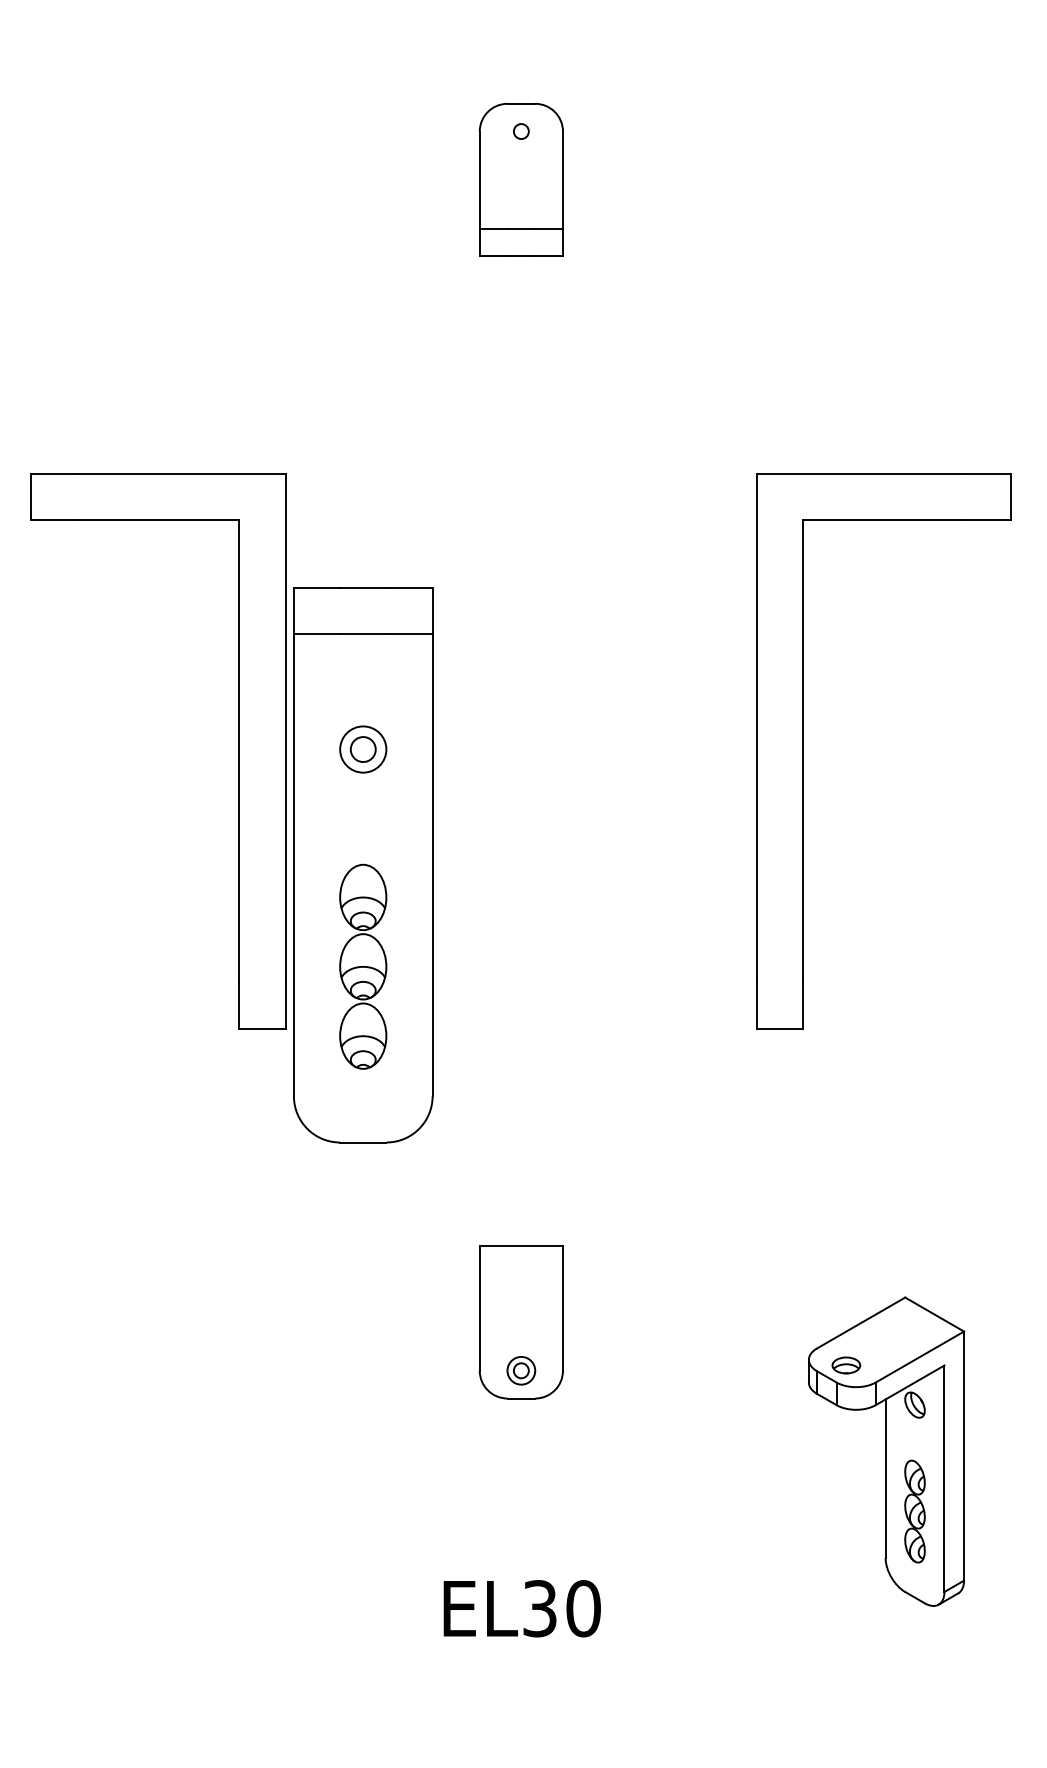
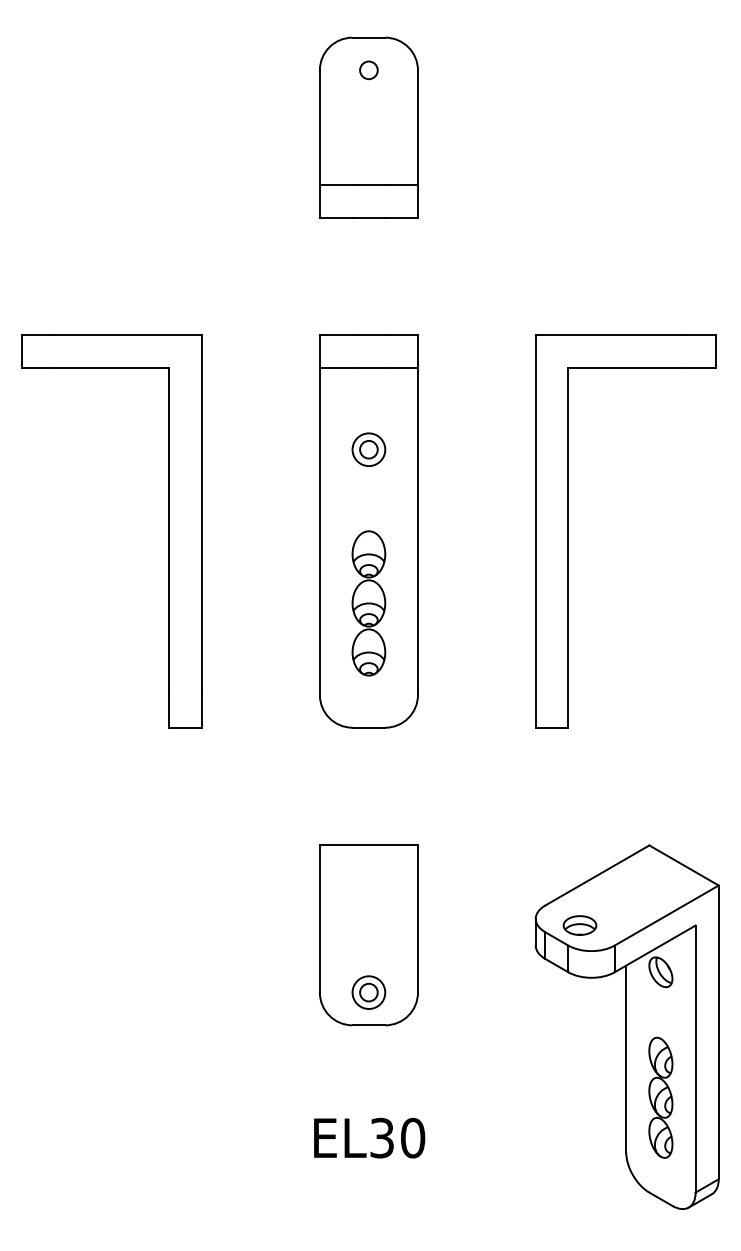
part: (521, 179) -> (369, 127), size x1.67
part: (363, 865) -> (369, 531), moved
part: (521, 1322) -> (369, 935), size x1.67
part: (886, 1451) -> (627, 1026), size x1.67

